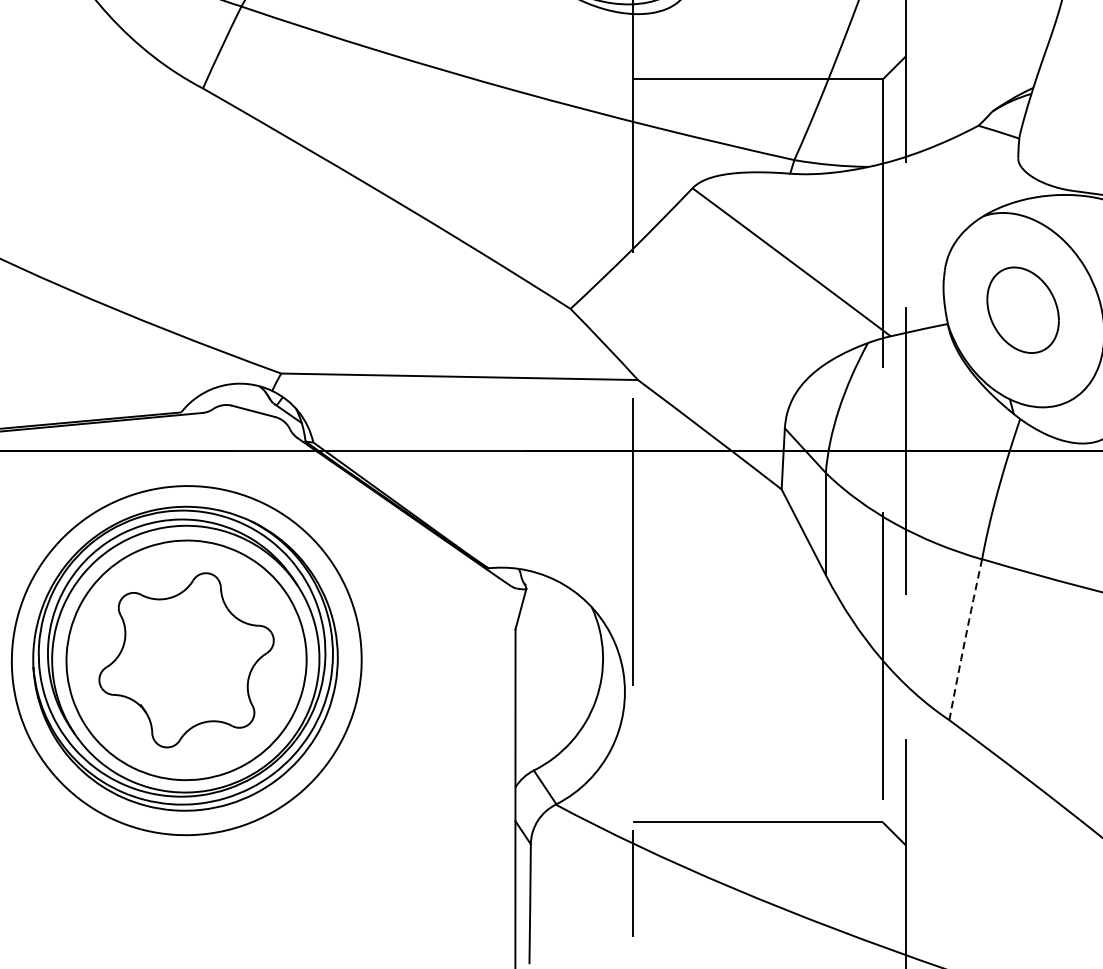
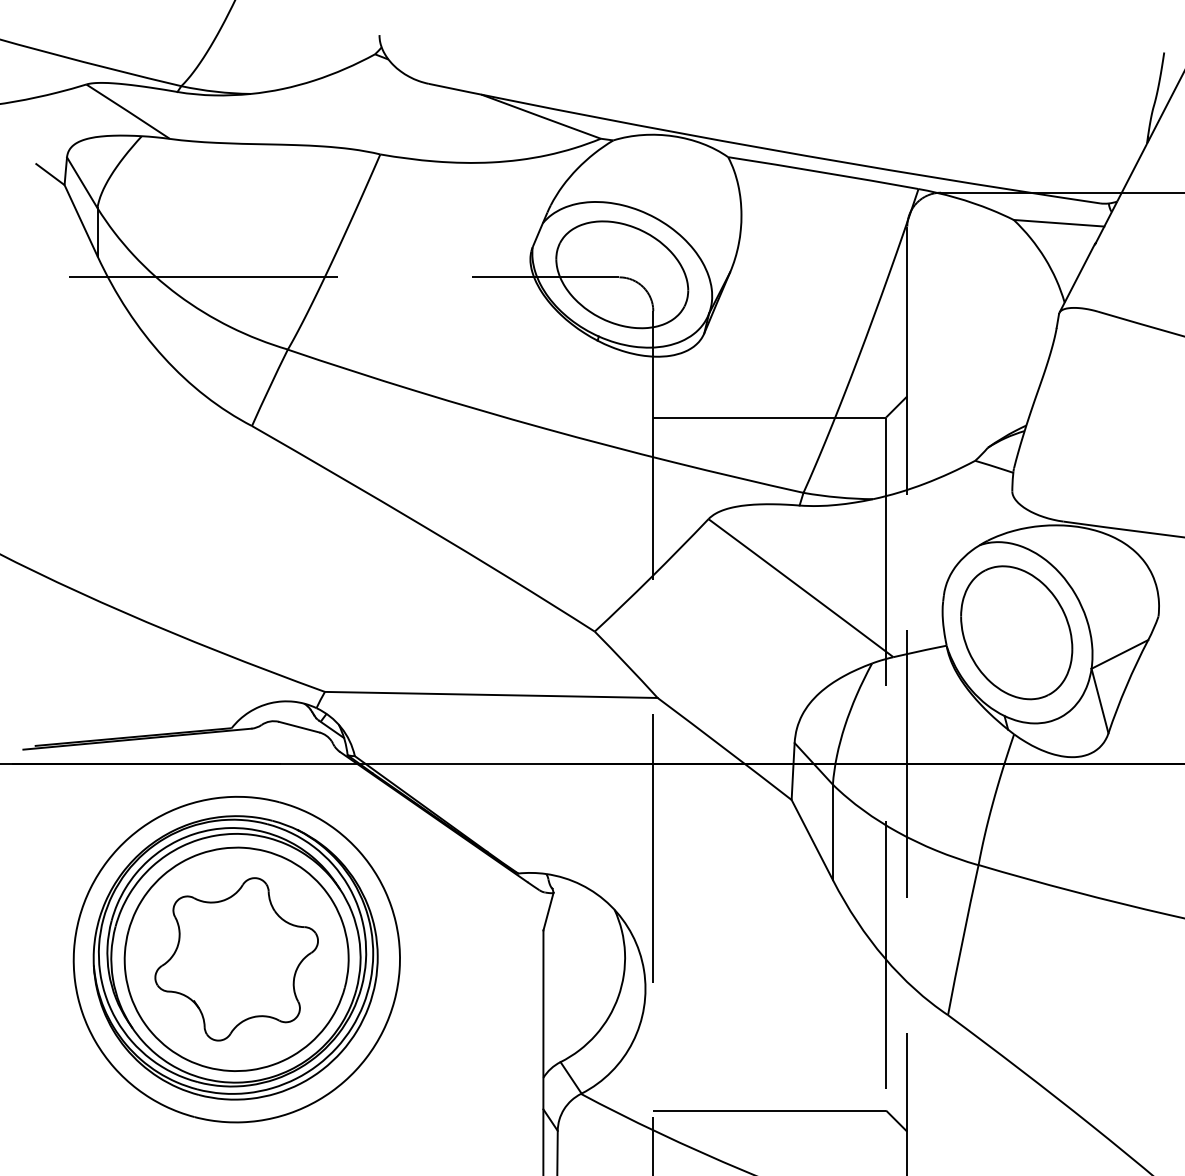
part: (1022, 309) -> (1016, 632), size x1.67
arc: (964, 640) -> (962, 940), dashed -> solid

